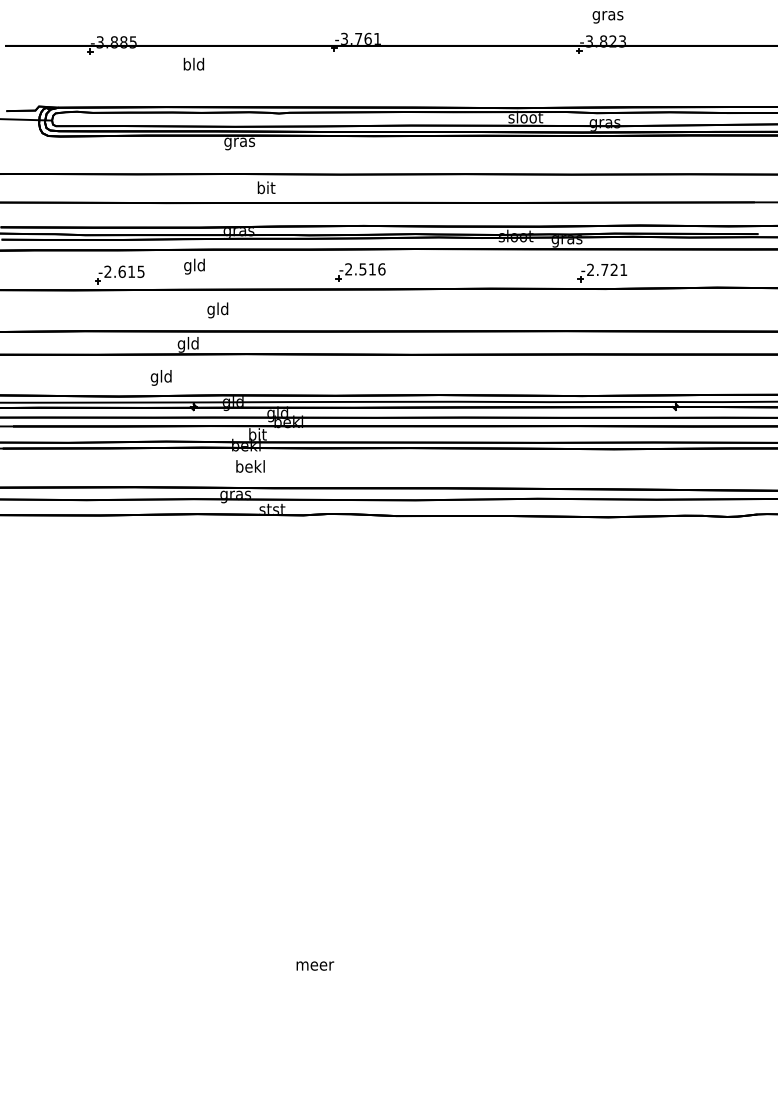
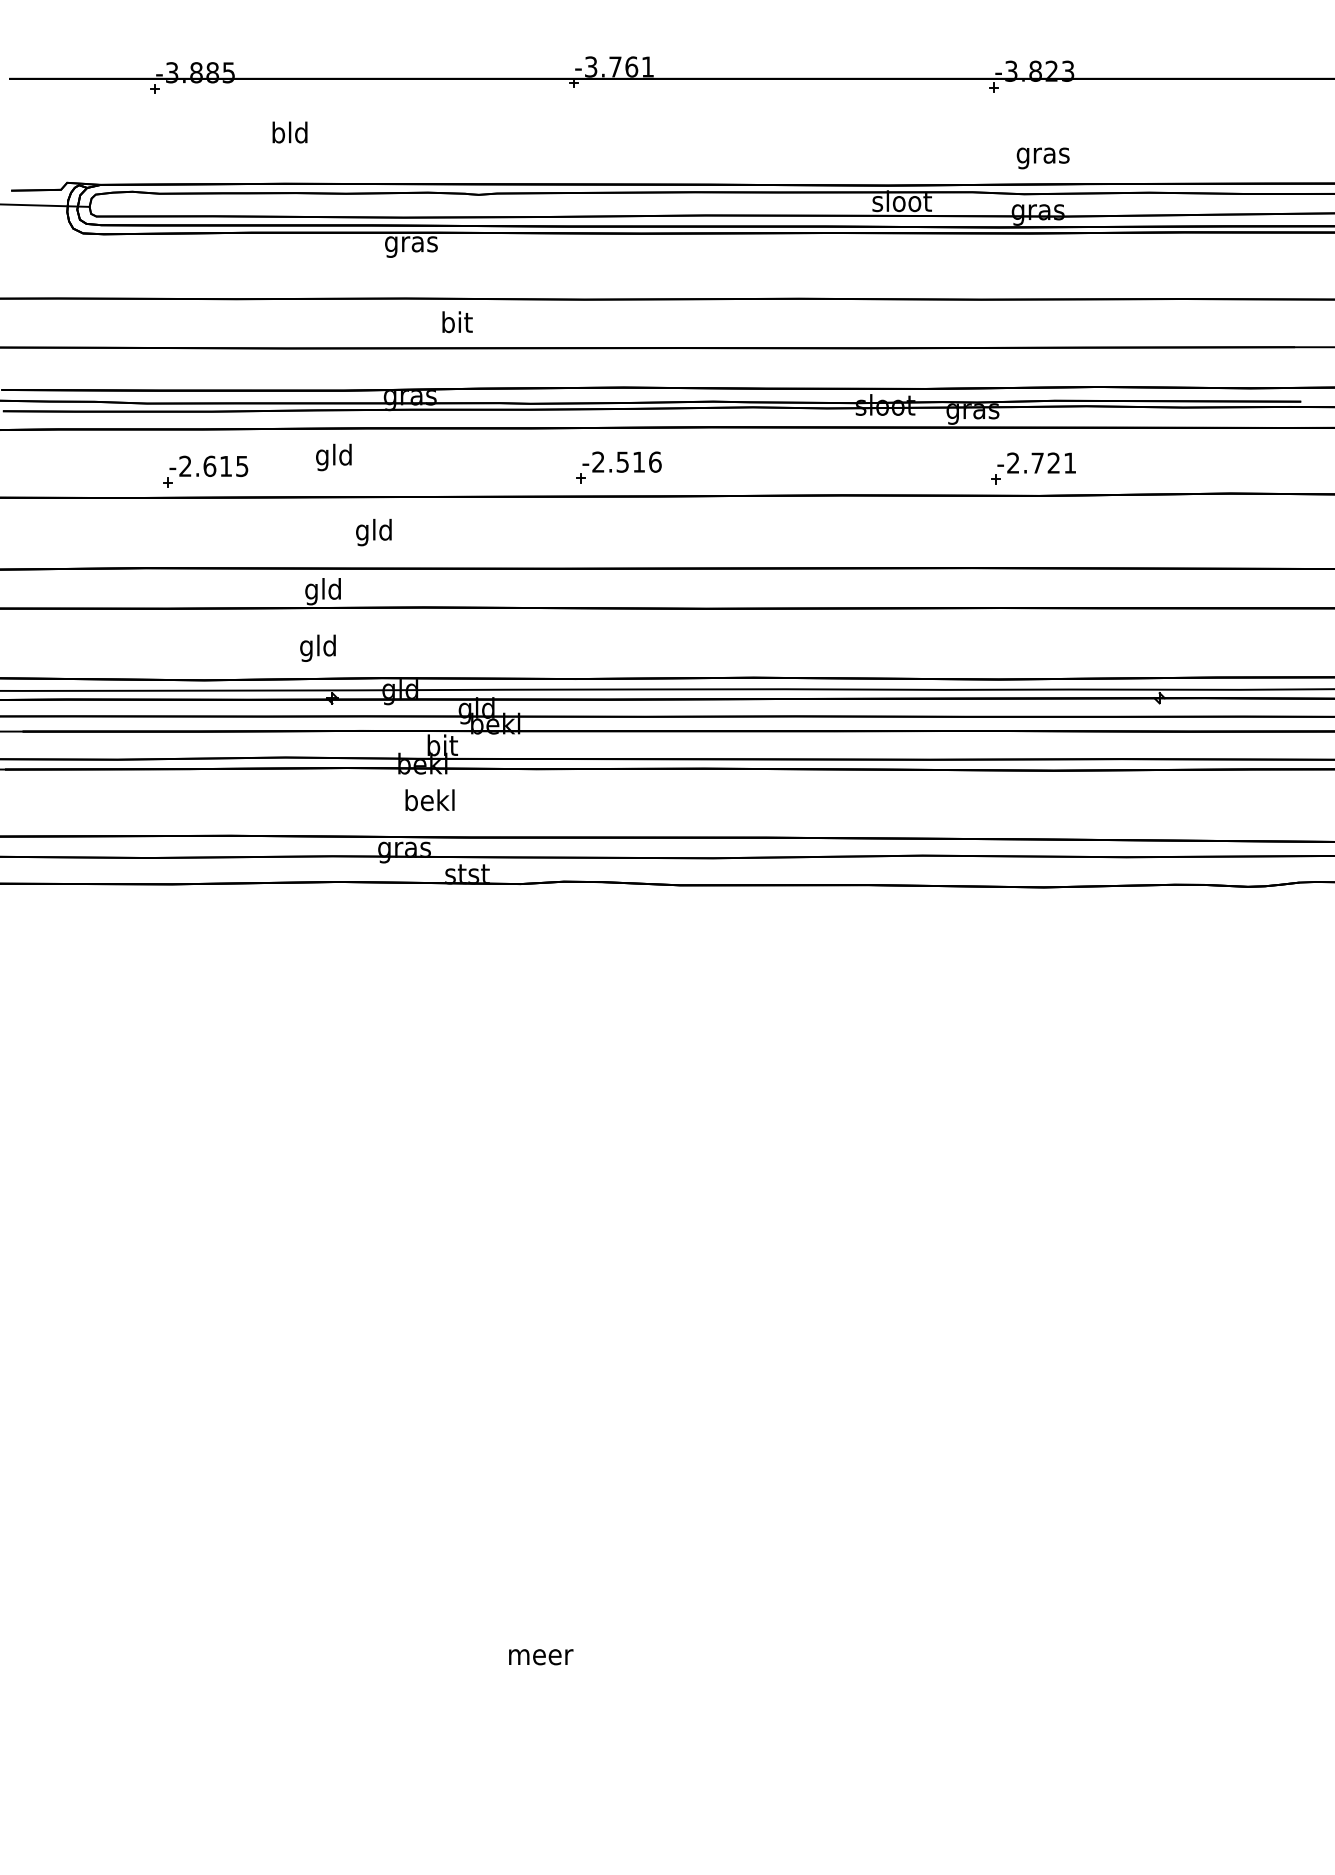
text: (607, 17) -> (1042, 158), moved
text: (193, 63) -> (289, 131), moved
text: (160, 377) -> (316, 647), moved

